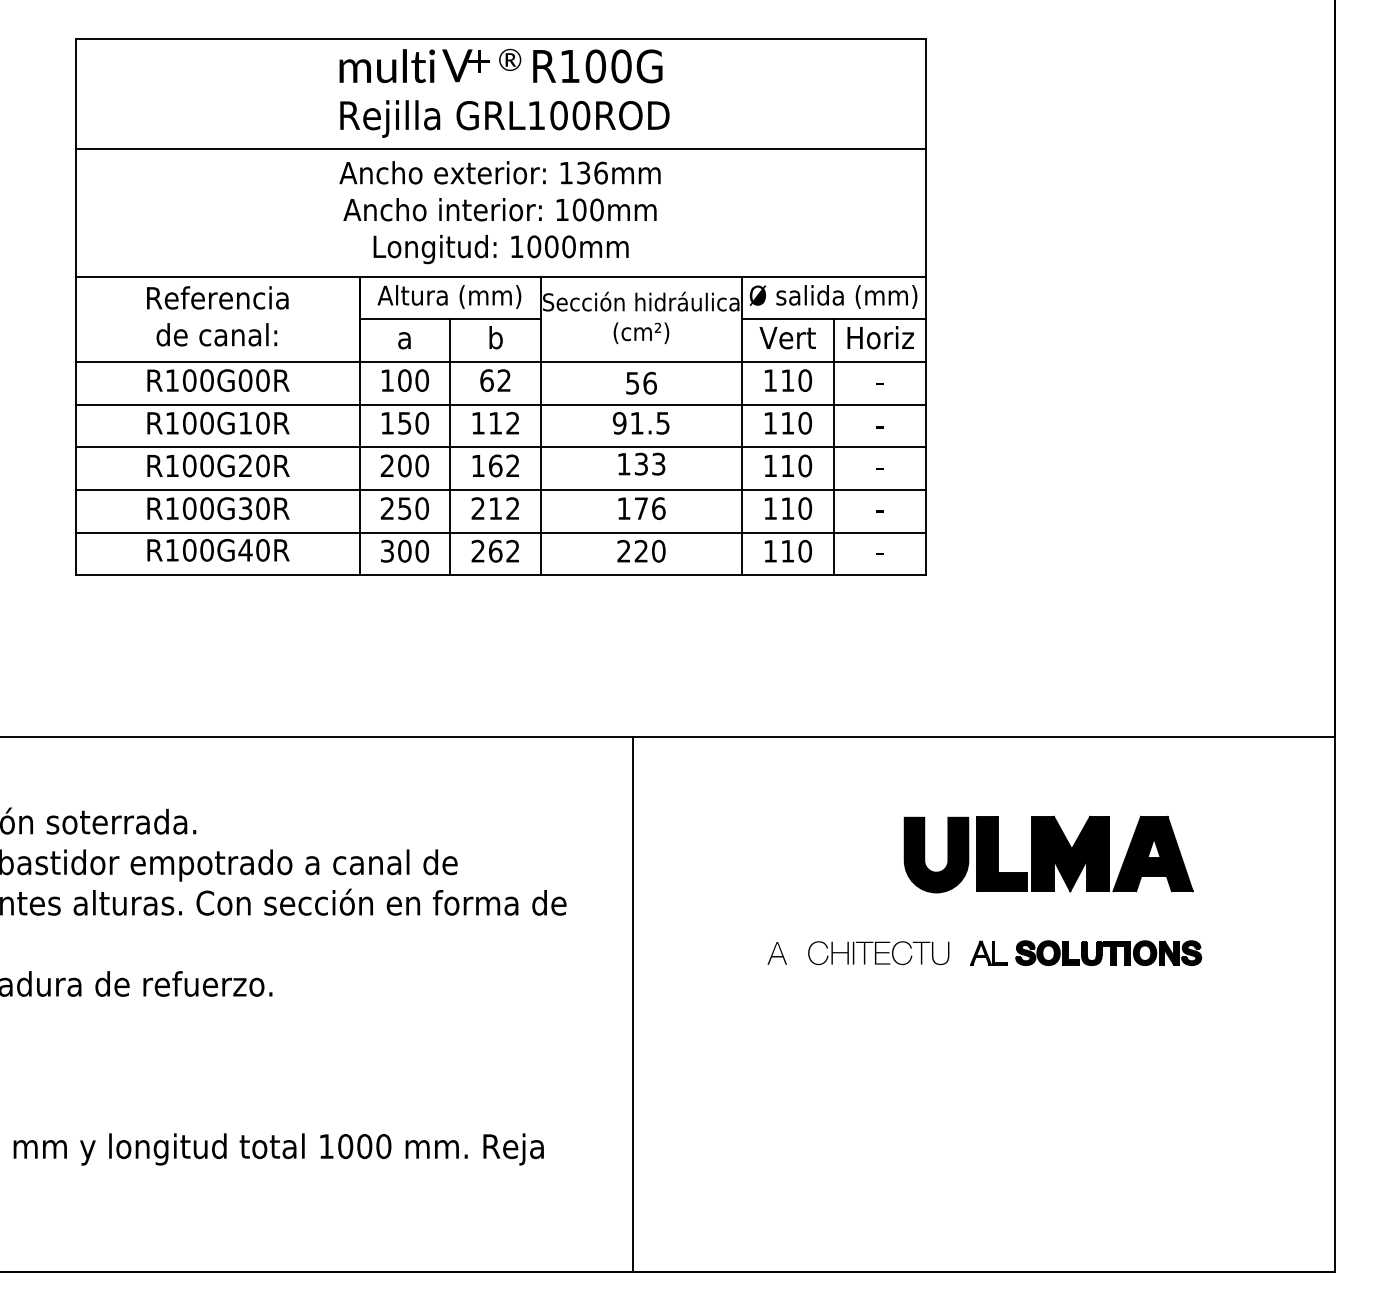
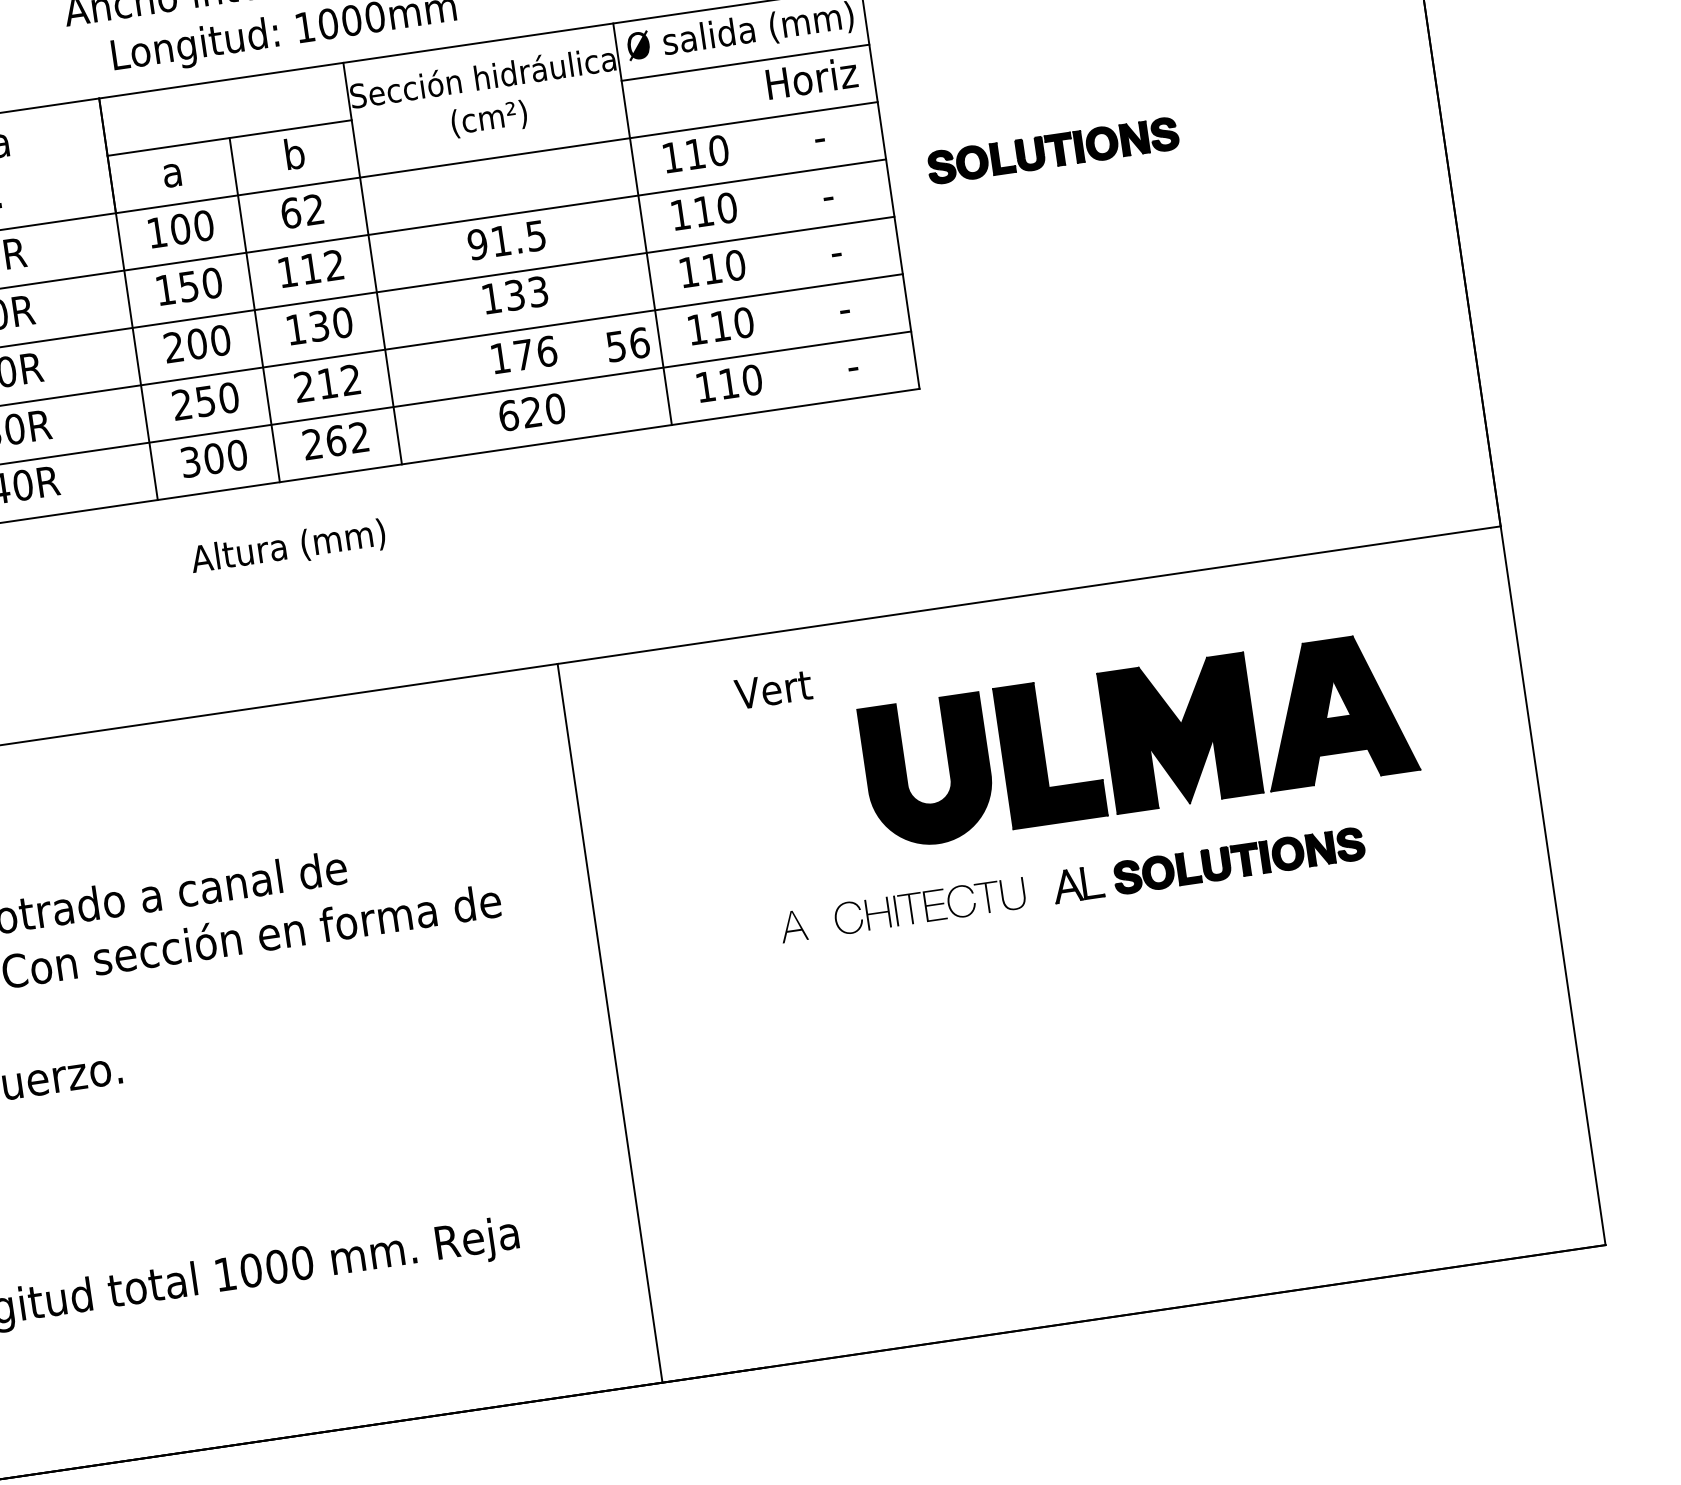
text: (449, 296) -> (288, 547), moved
text: (787, 338) -> (773, 690), moved
text: (641, 382) -> (627, 343), moved
part: (1048, 415) -> (1052, 149), added
line: (833, 447) -> (769, 235), removed
text: (504, 465) -> (331, 323), 162 -> 130
text: (623, 550) -> (507, 414), 220 -> 620
part: (1048, 854) -> (1138, 740), size x1.4

